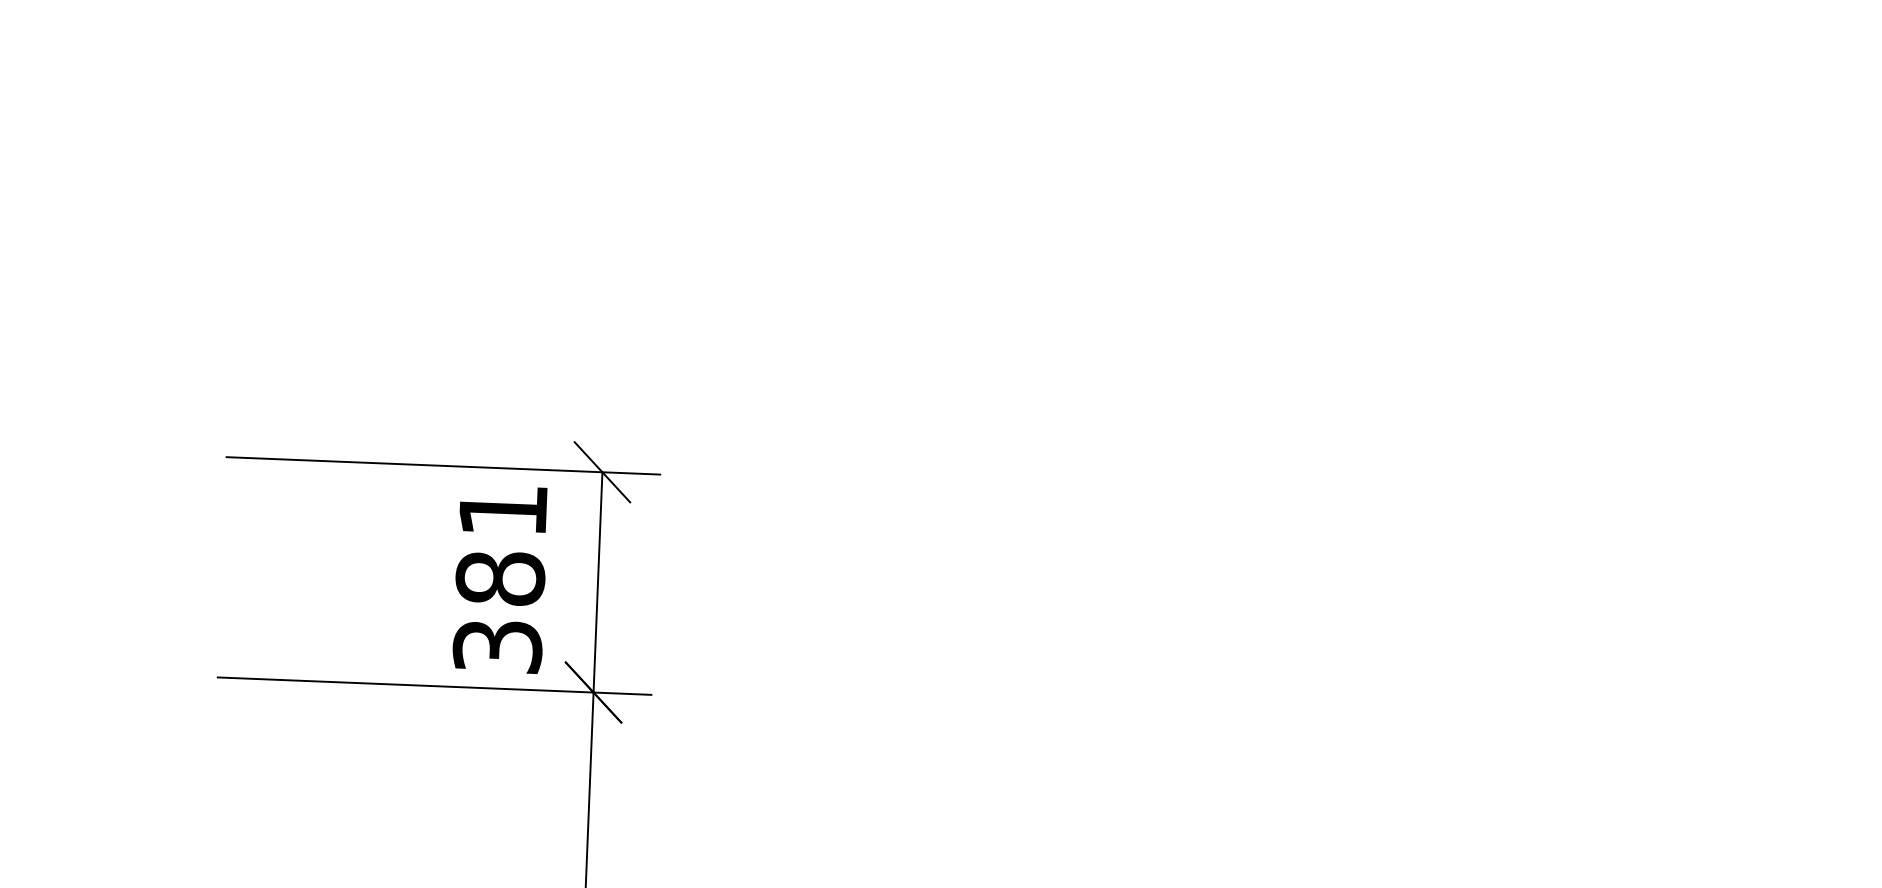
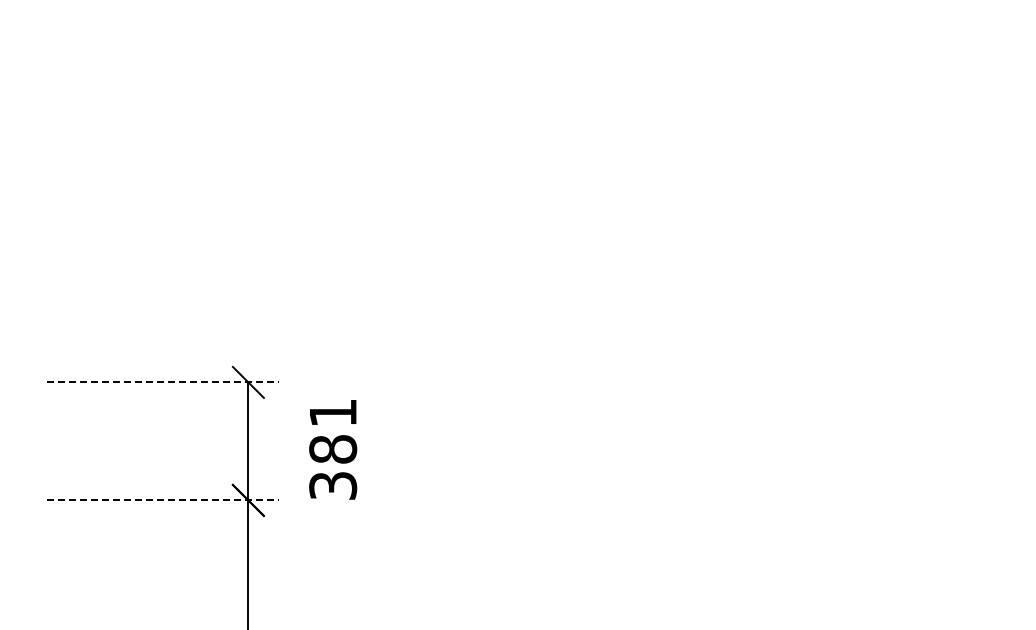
line: (443, 466) -> (163, 382), solid -> dashed
text: (501, 578) -> (333, 449), moved
line: (435, 686) -> (163, 500), solid -> dashed

